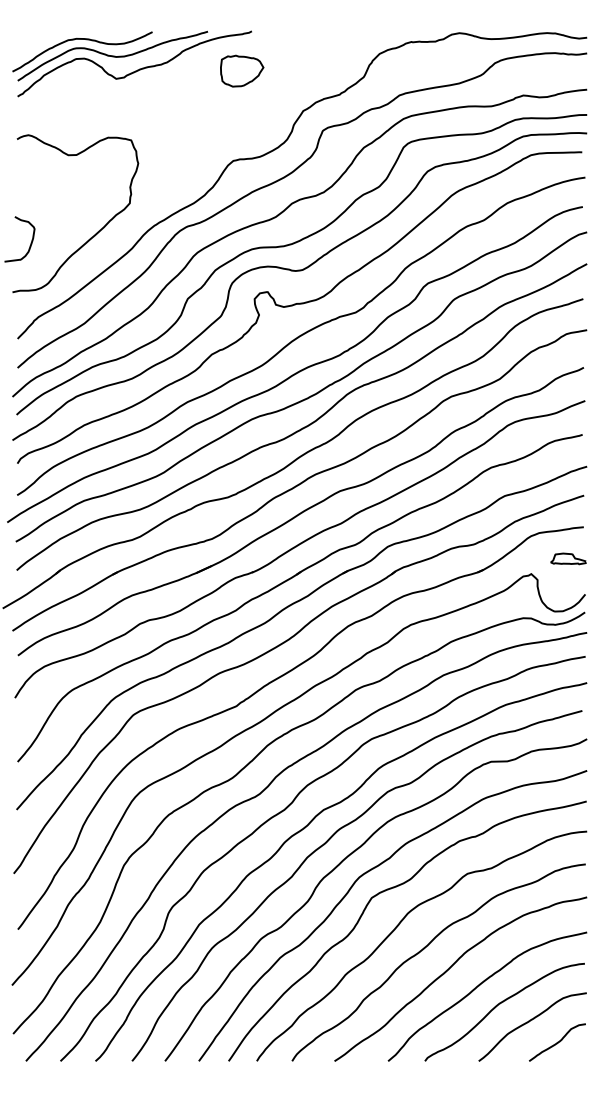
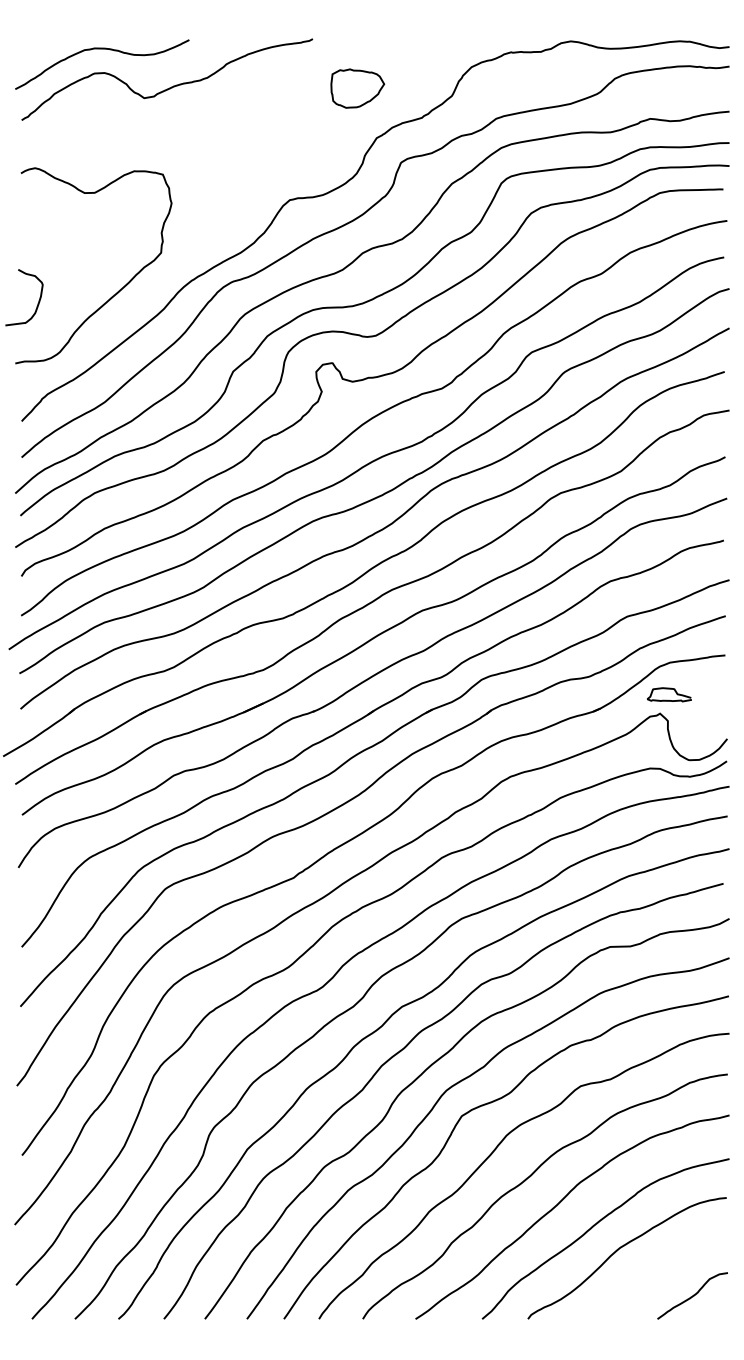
curve: (112, 55) -> (139, 69), removed
part: (241, 71) -> (357, 88), moved
curve: (568, 554) -> (669, 689), moved
curve: (528, 1022) -> (656, 1271), removed

